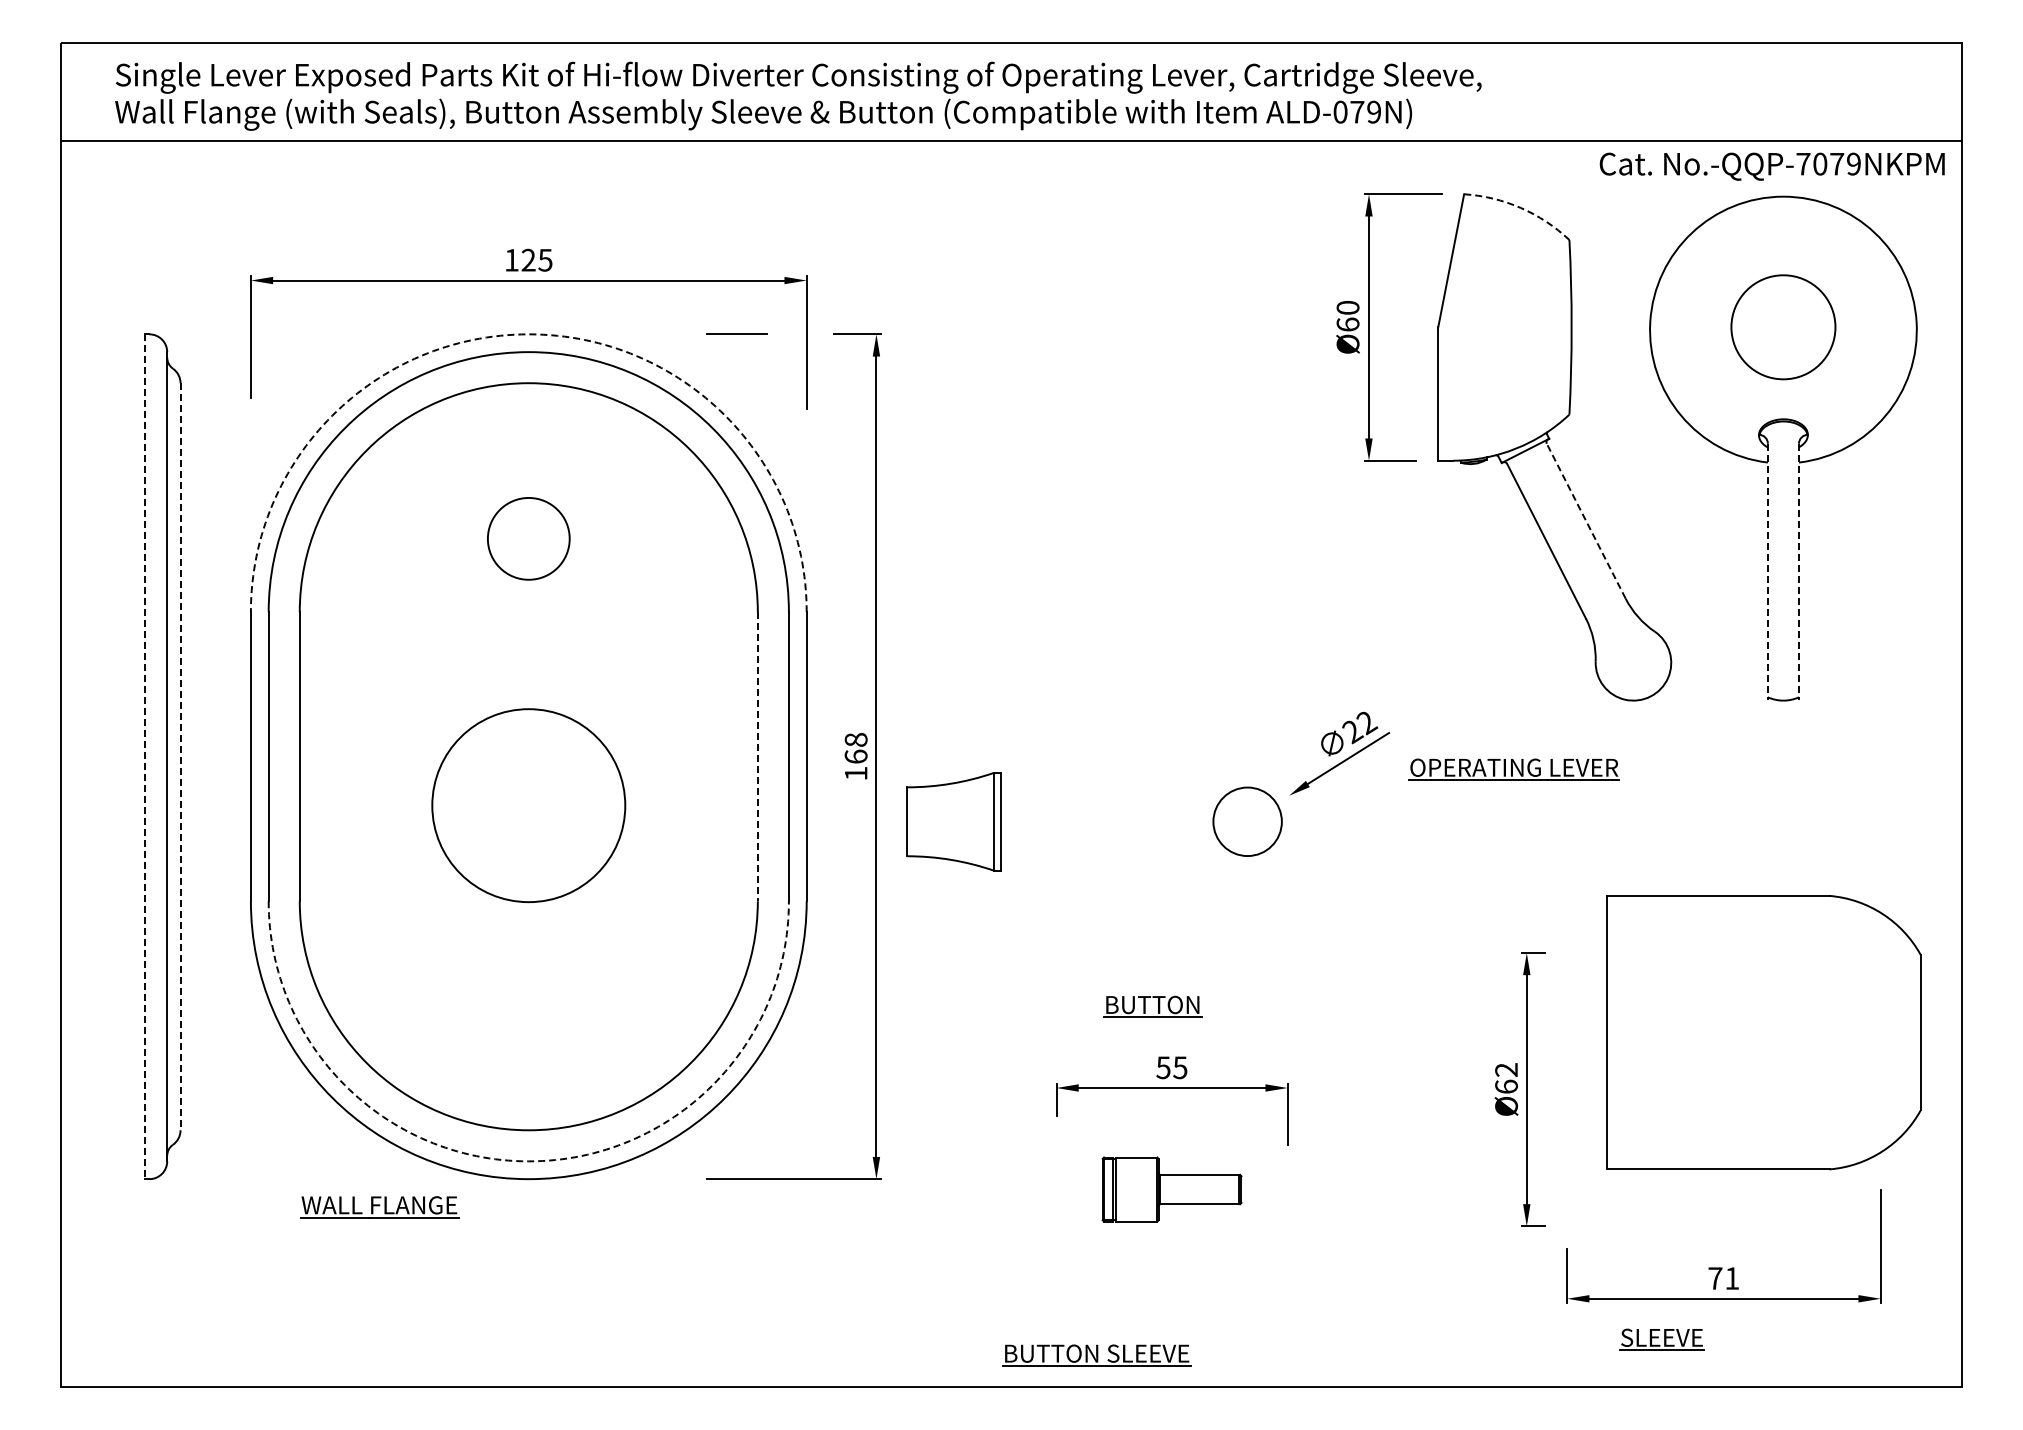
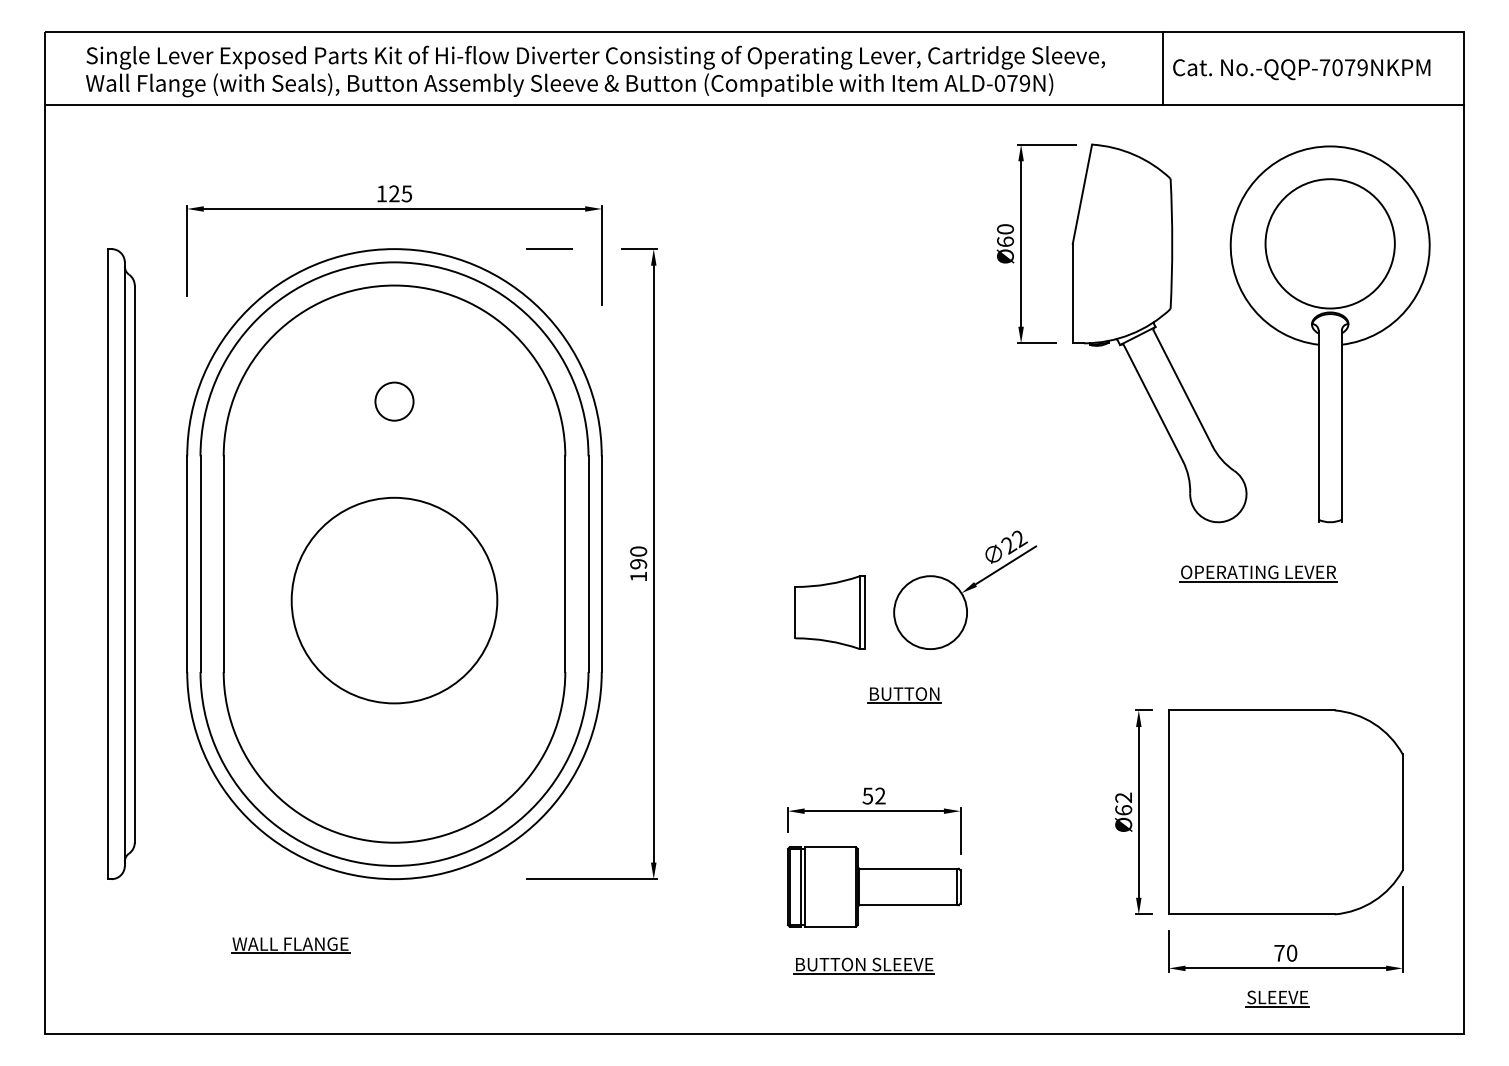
line: (1559, 91) -> (1163, 67), added
text: (1771, 166) -> (1301, 69), moved
arc: (1520, 207) -> (1134, 154), dashed -> solid
circle: (1783, 327) -> (1330, 244), size x1.67
arc: (528, 334) -> (394, 249), dashed -> solid
line: (1586, 521) -> (1183, 388), dashed -> solid
circle: (528, 538) -> (394, 401), size x0.62
line: (1767, 572) -> (1318, 426), dashed -> solid
line: (1799, 572) -> (1342, 426), dashed -> solid
text: (855, 748) -> (638, 557), 168 -> 190
line: (180, 756) -> (134, 563), dashed -> solid
line: (757, 756) -> (565, 563), dashed -> solid
line: (144, 757) -> (107, 564), dashed -> solid
part: (1513, 769) -> (1257, 573), moved
circle: (528, 805) -> (394, 600), size x1.43
part: (953, 821) -> (829, 612), moved
circle: (1247, 821) -> (930, 612), size x1.43
part: (1152, 1006) -> (904, 695), moved
part: (1763, 1032) -> (1285, 812), moved
text: (1180, 1067) -> (880, 795), 55 -> 52
arc: (528, 1161) -> (394, 865), dashed -> solid
part: (1171, 1189) -> (873, 886), size x1.67
part: (379, 1207) -> (290, 945), moved
text: (1732, 1278) -> (1292, 953), 71 -> 70
part: (1661, 1339) -> (1277, 998), moved
part: (1096, 1355) -> (864, 965), moved

